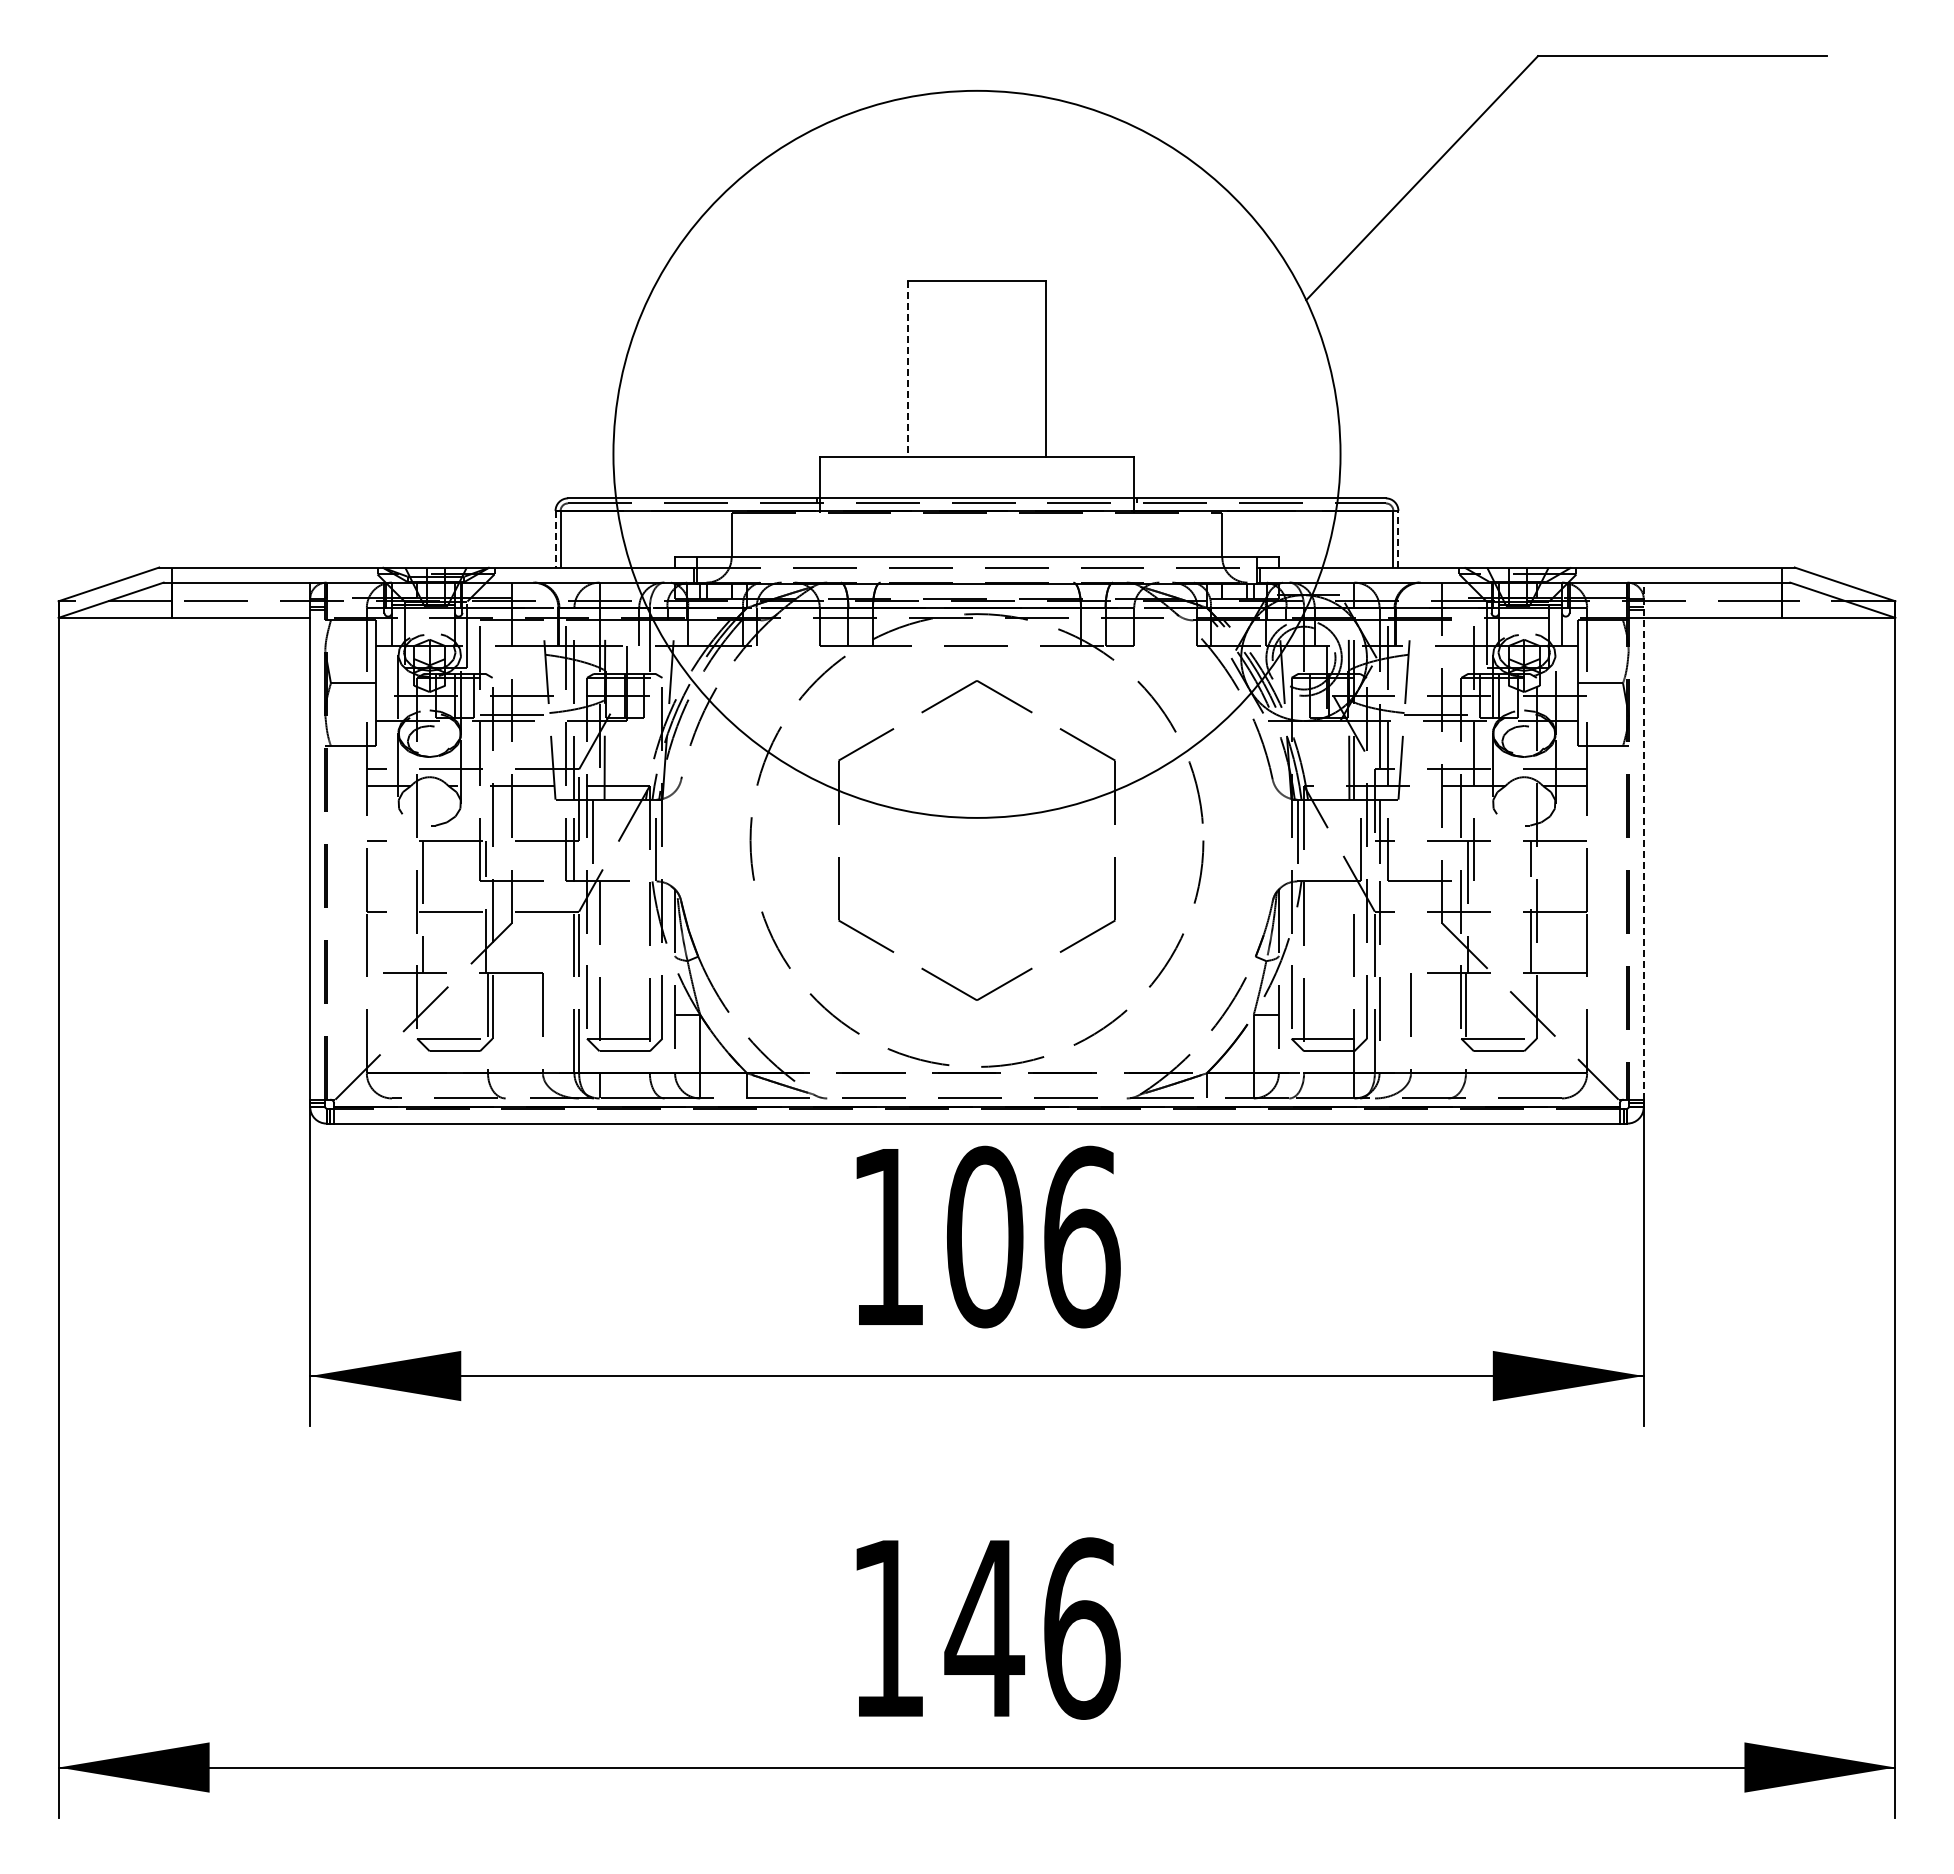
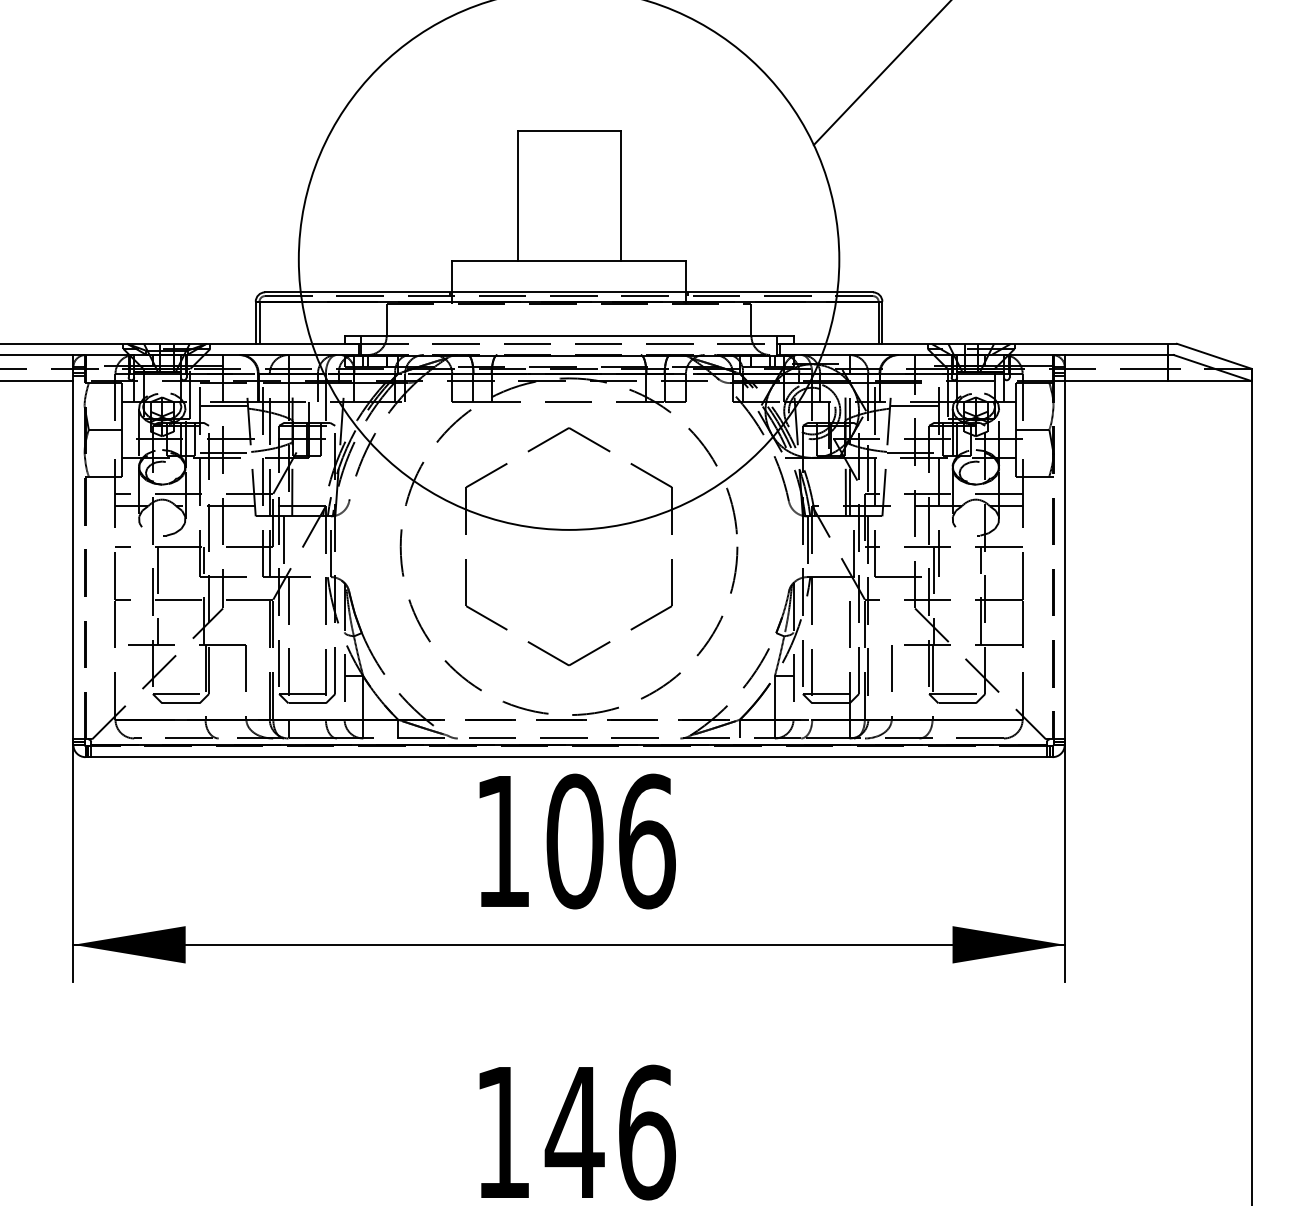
line: (907, 369) -> (517, 196), dashed -> solid
line: (1398, 538) -> (882, 322), dashed -> solid
line: (555, 539) -> (255, 322), dashed -> solid
line: (512, 651) -> (223, 406), added
line: (1440, 651) -> (913, 406), added
line: (1643, 841) -> (1064, 547), dashed -> solid

